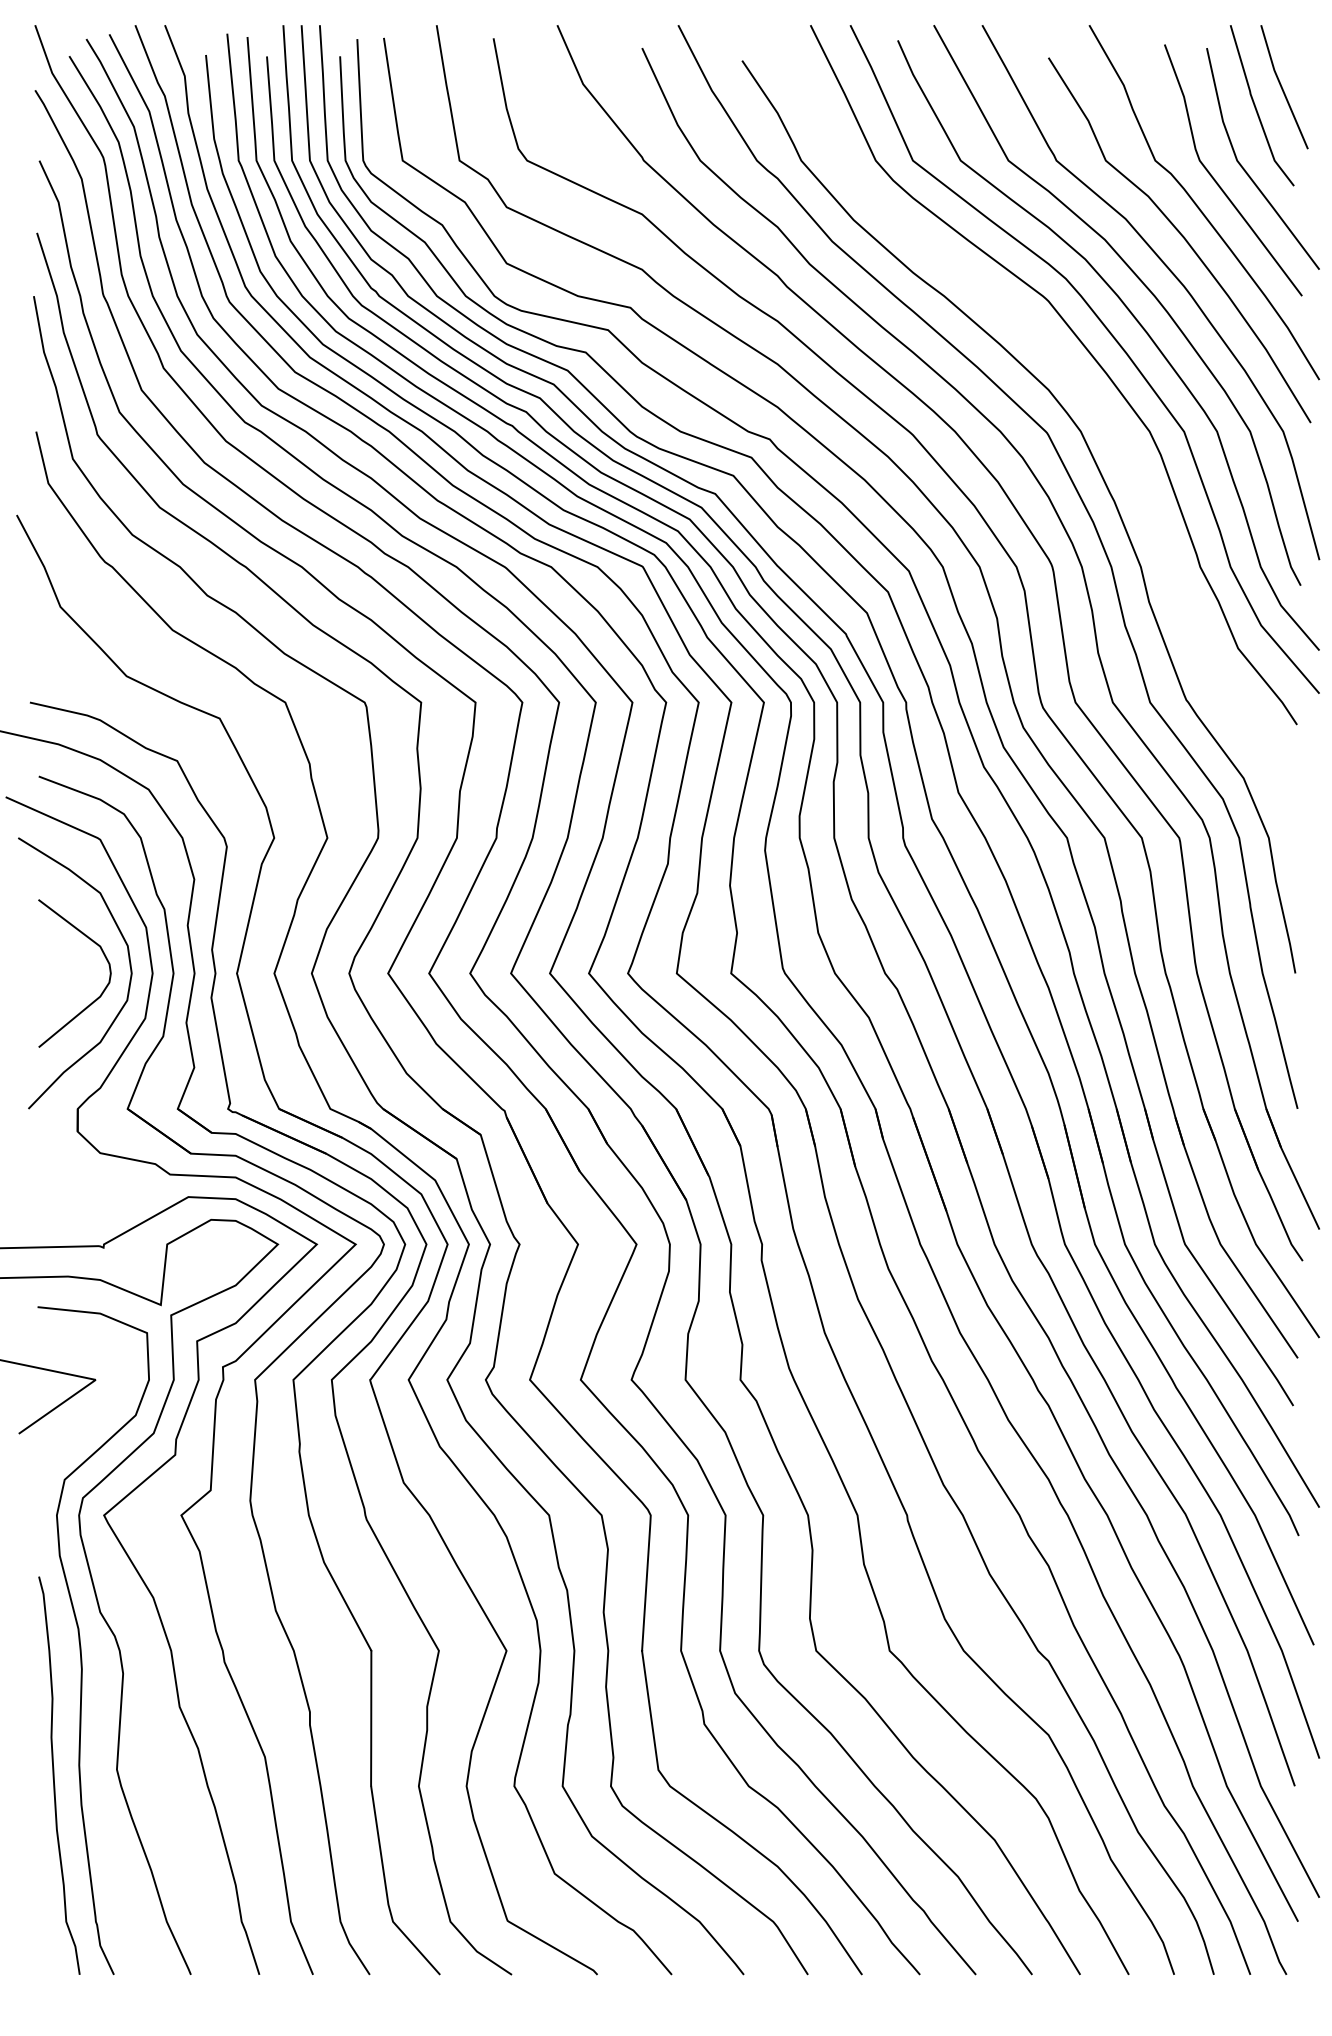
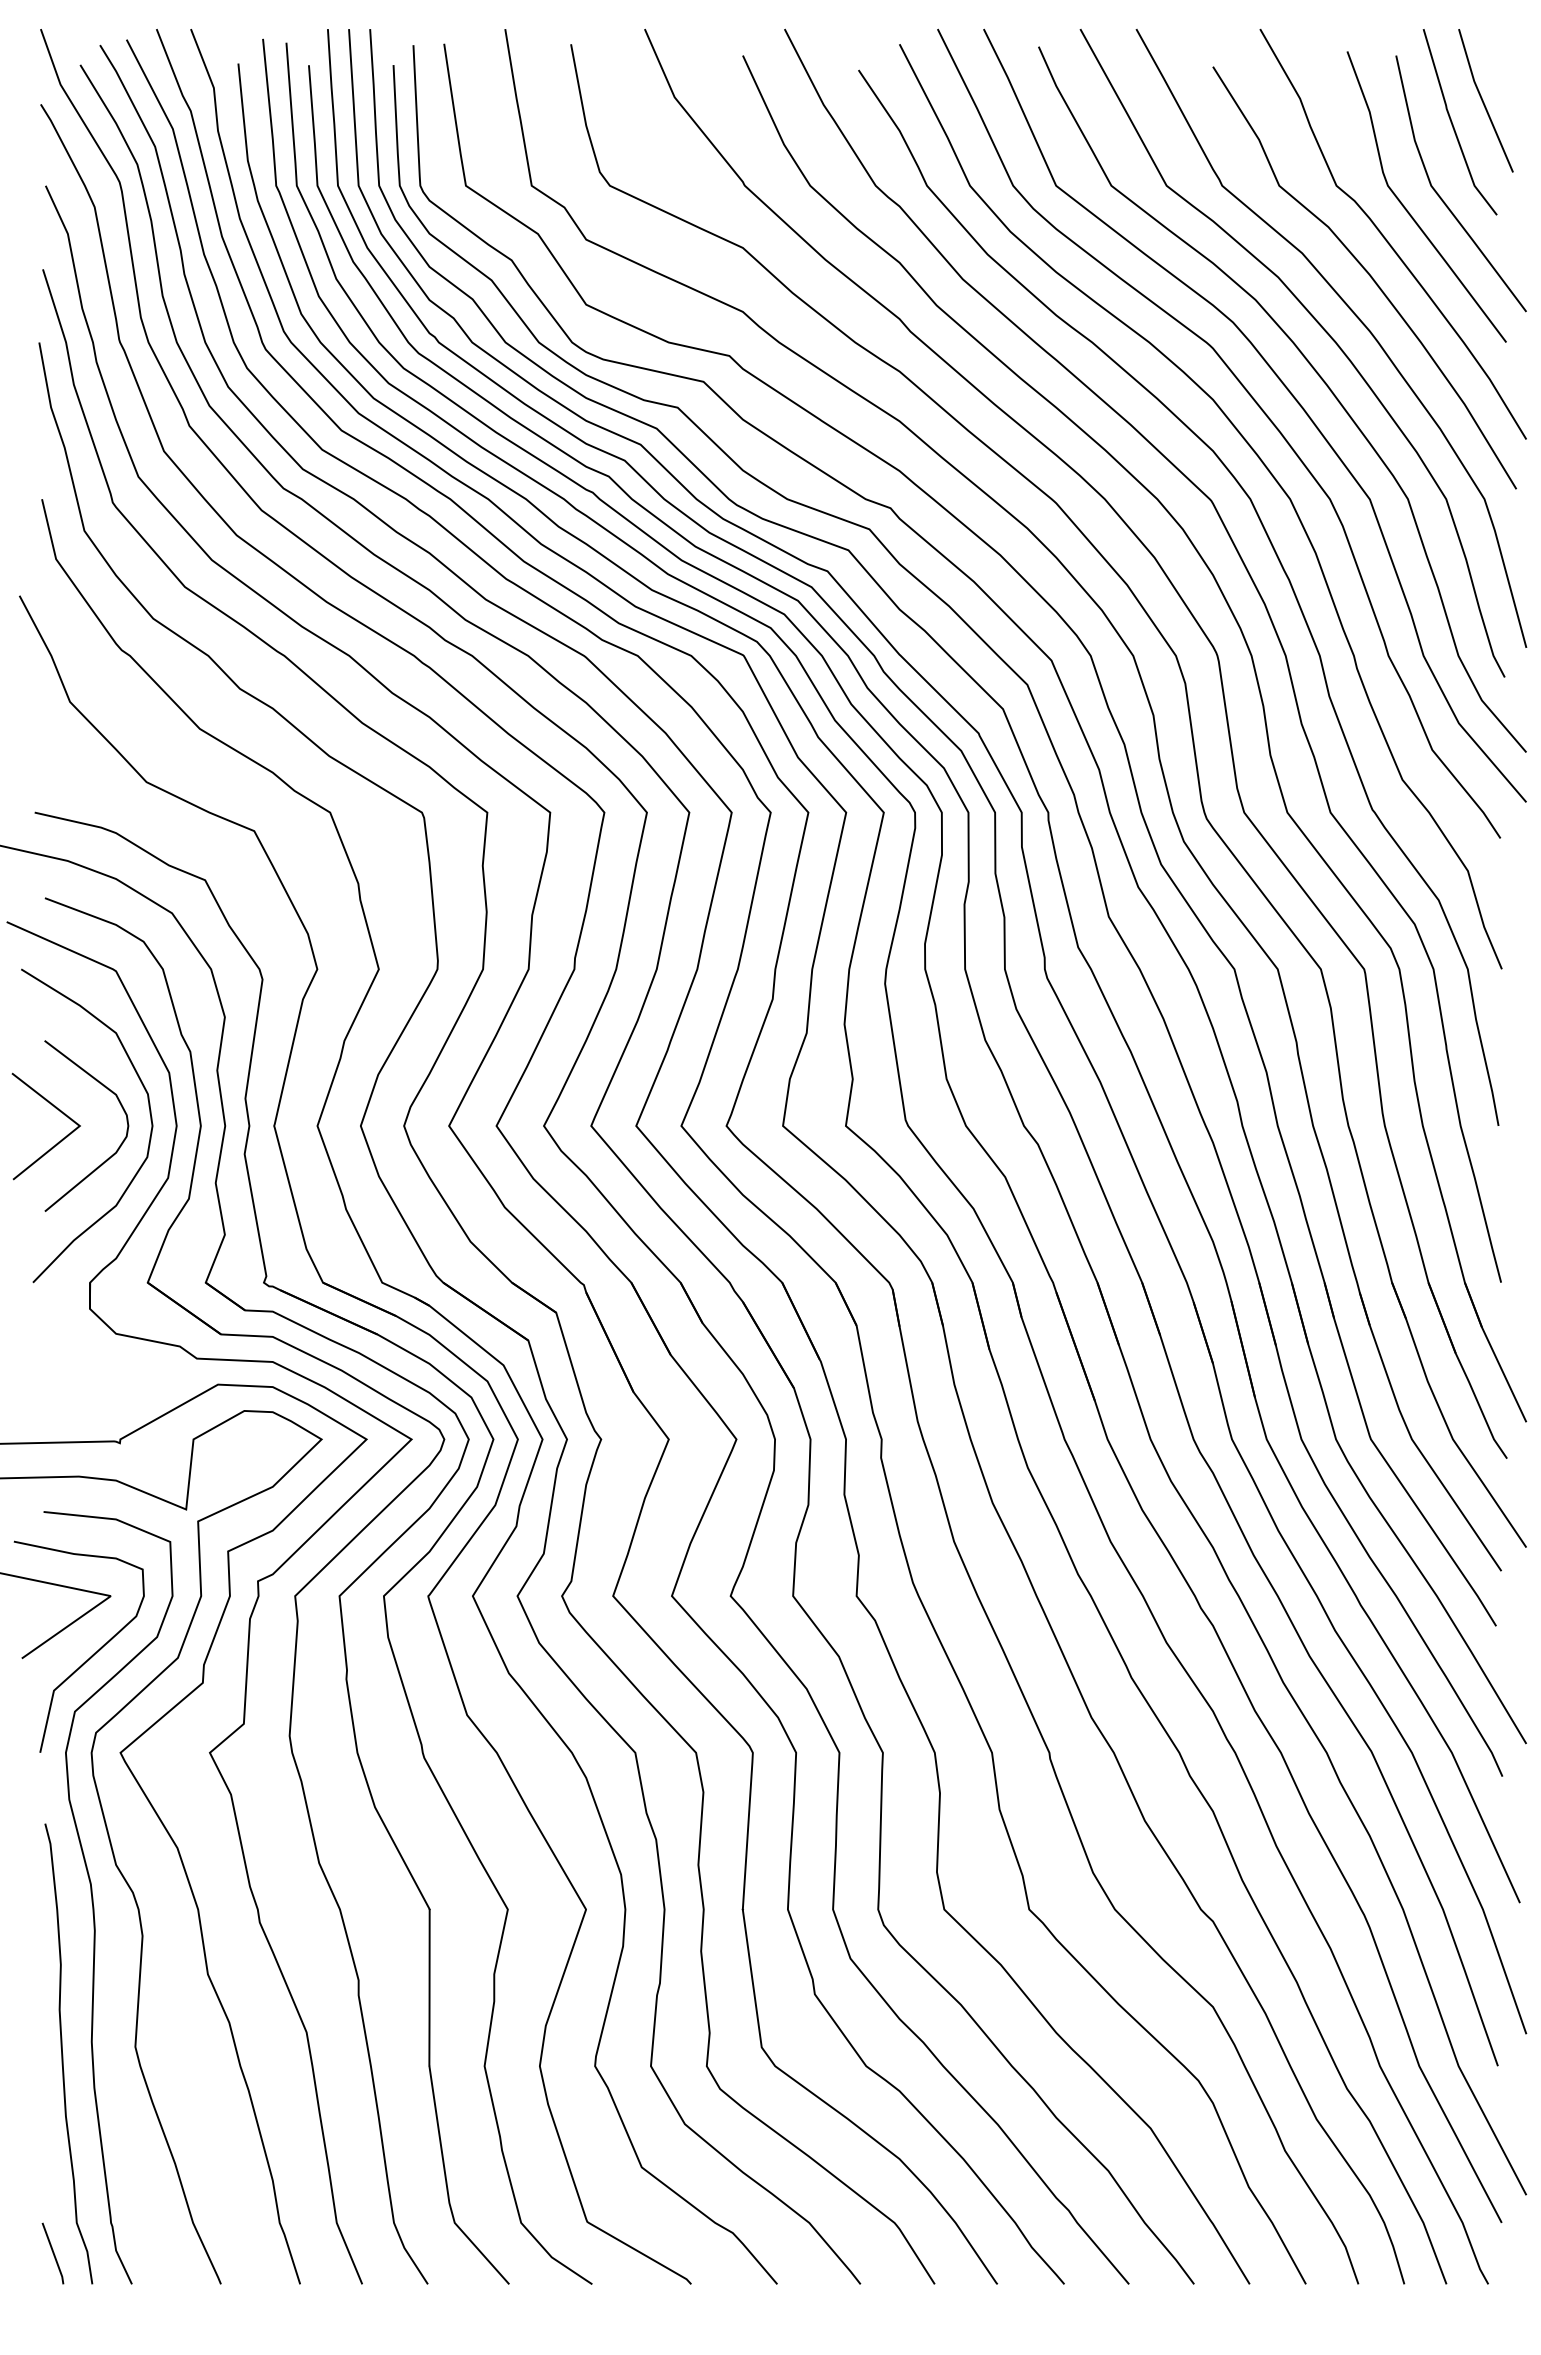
curve: (1089, 399) -> (1260, 461), added
line: (50, 986) -> (58, 1141), added
curve: (77, 1432) -> (89, 1657), added
line: (45, 1948) -> (52, 2253), added

